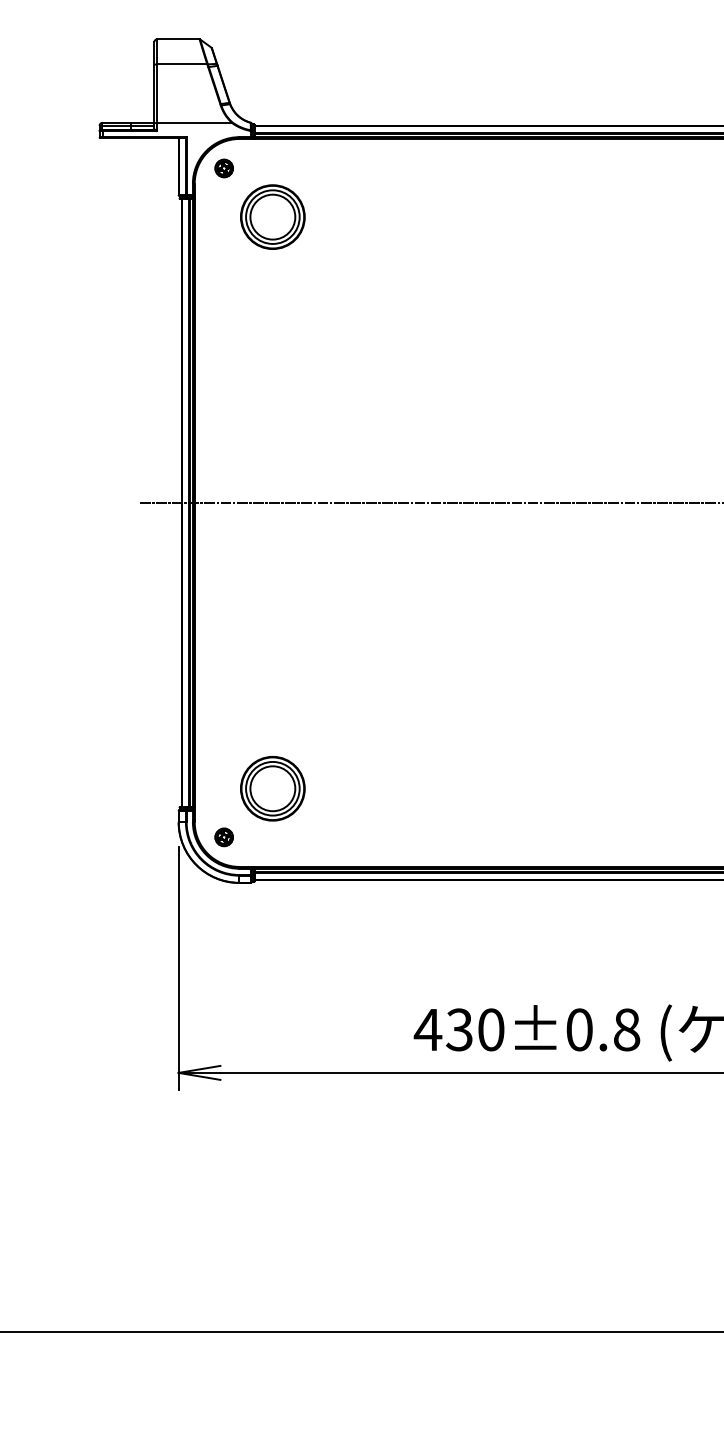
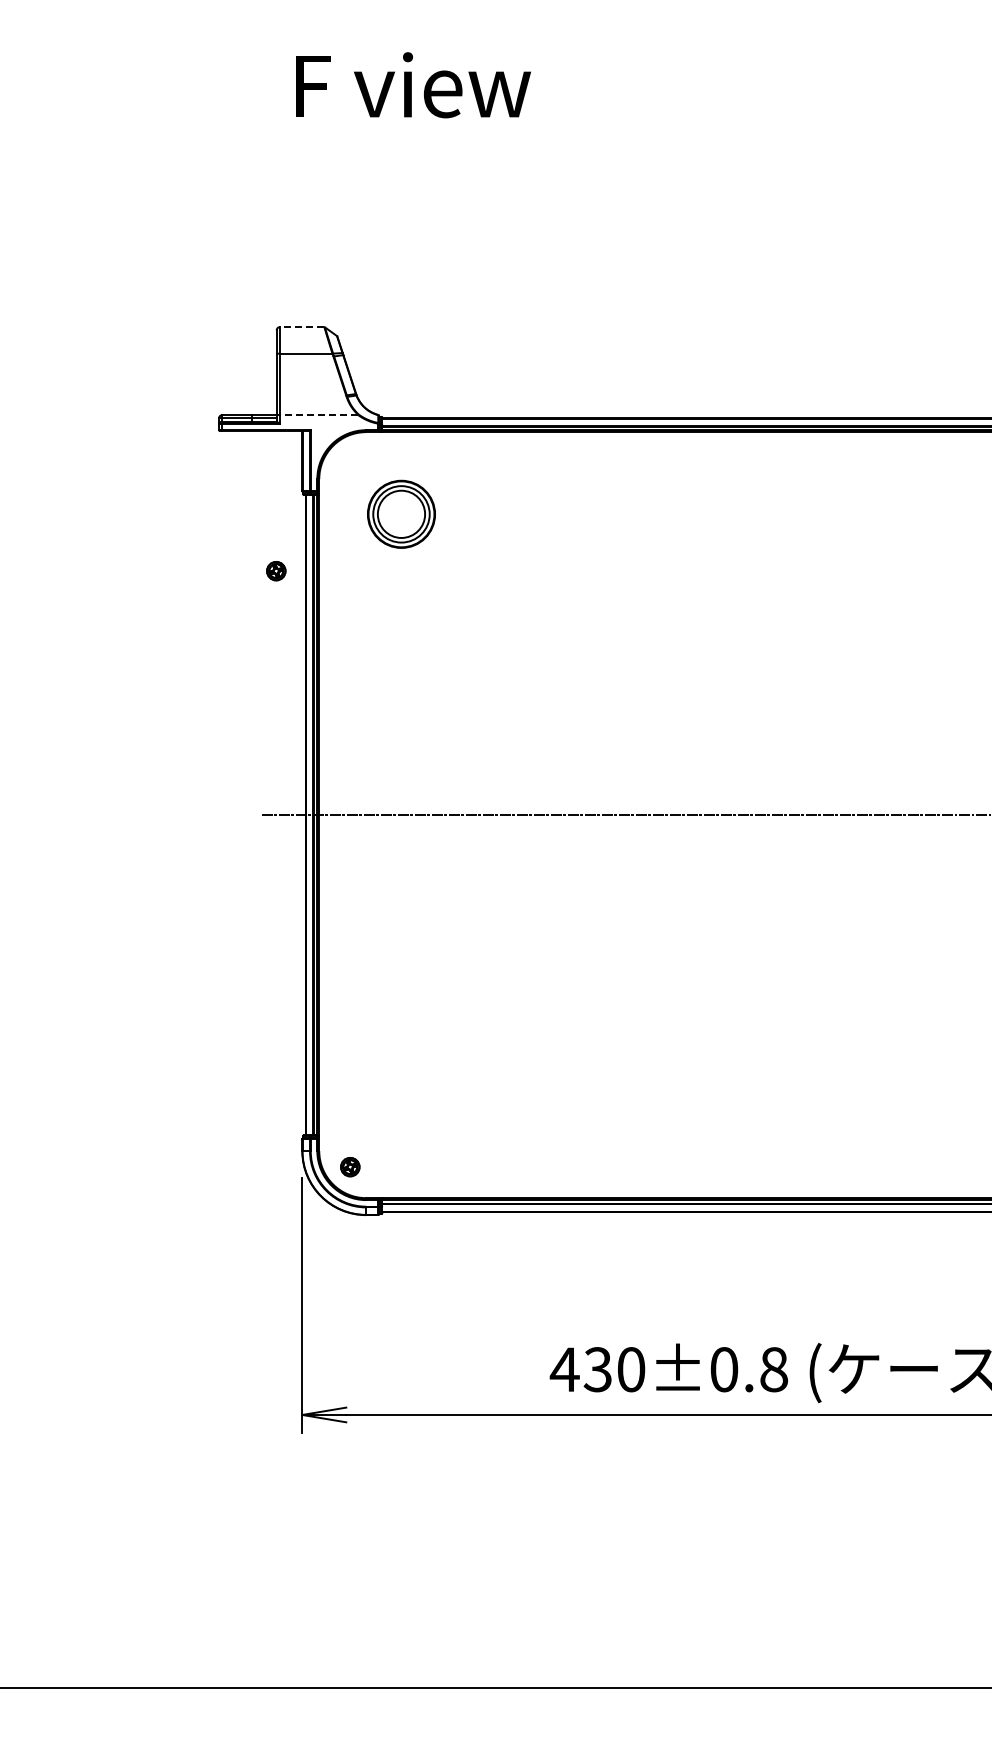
line: (177, 39) -> (301, 327), solid -> dashed
line: (194, 123) -> (318, 415), solid -> dashed
part: (224, 168) -> (276, 571), moved
part: (272, 788) -> (401, 1115), removed

